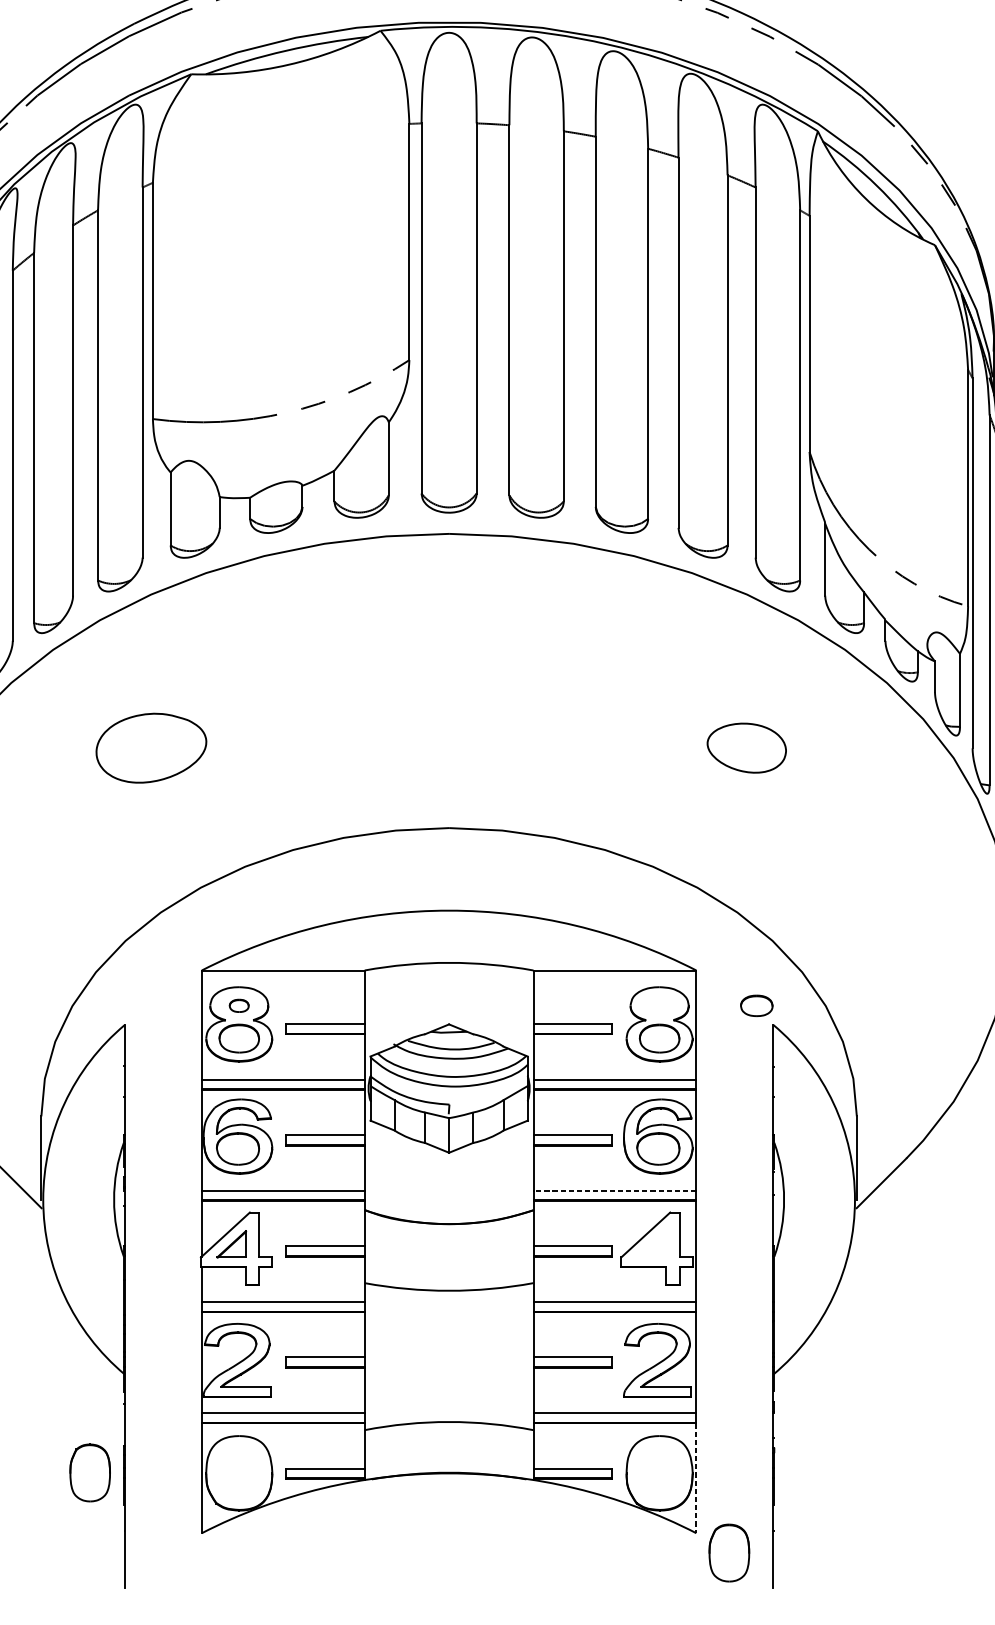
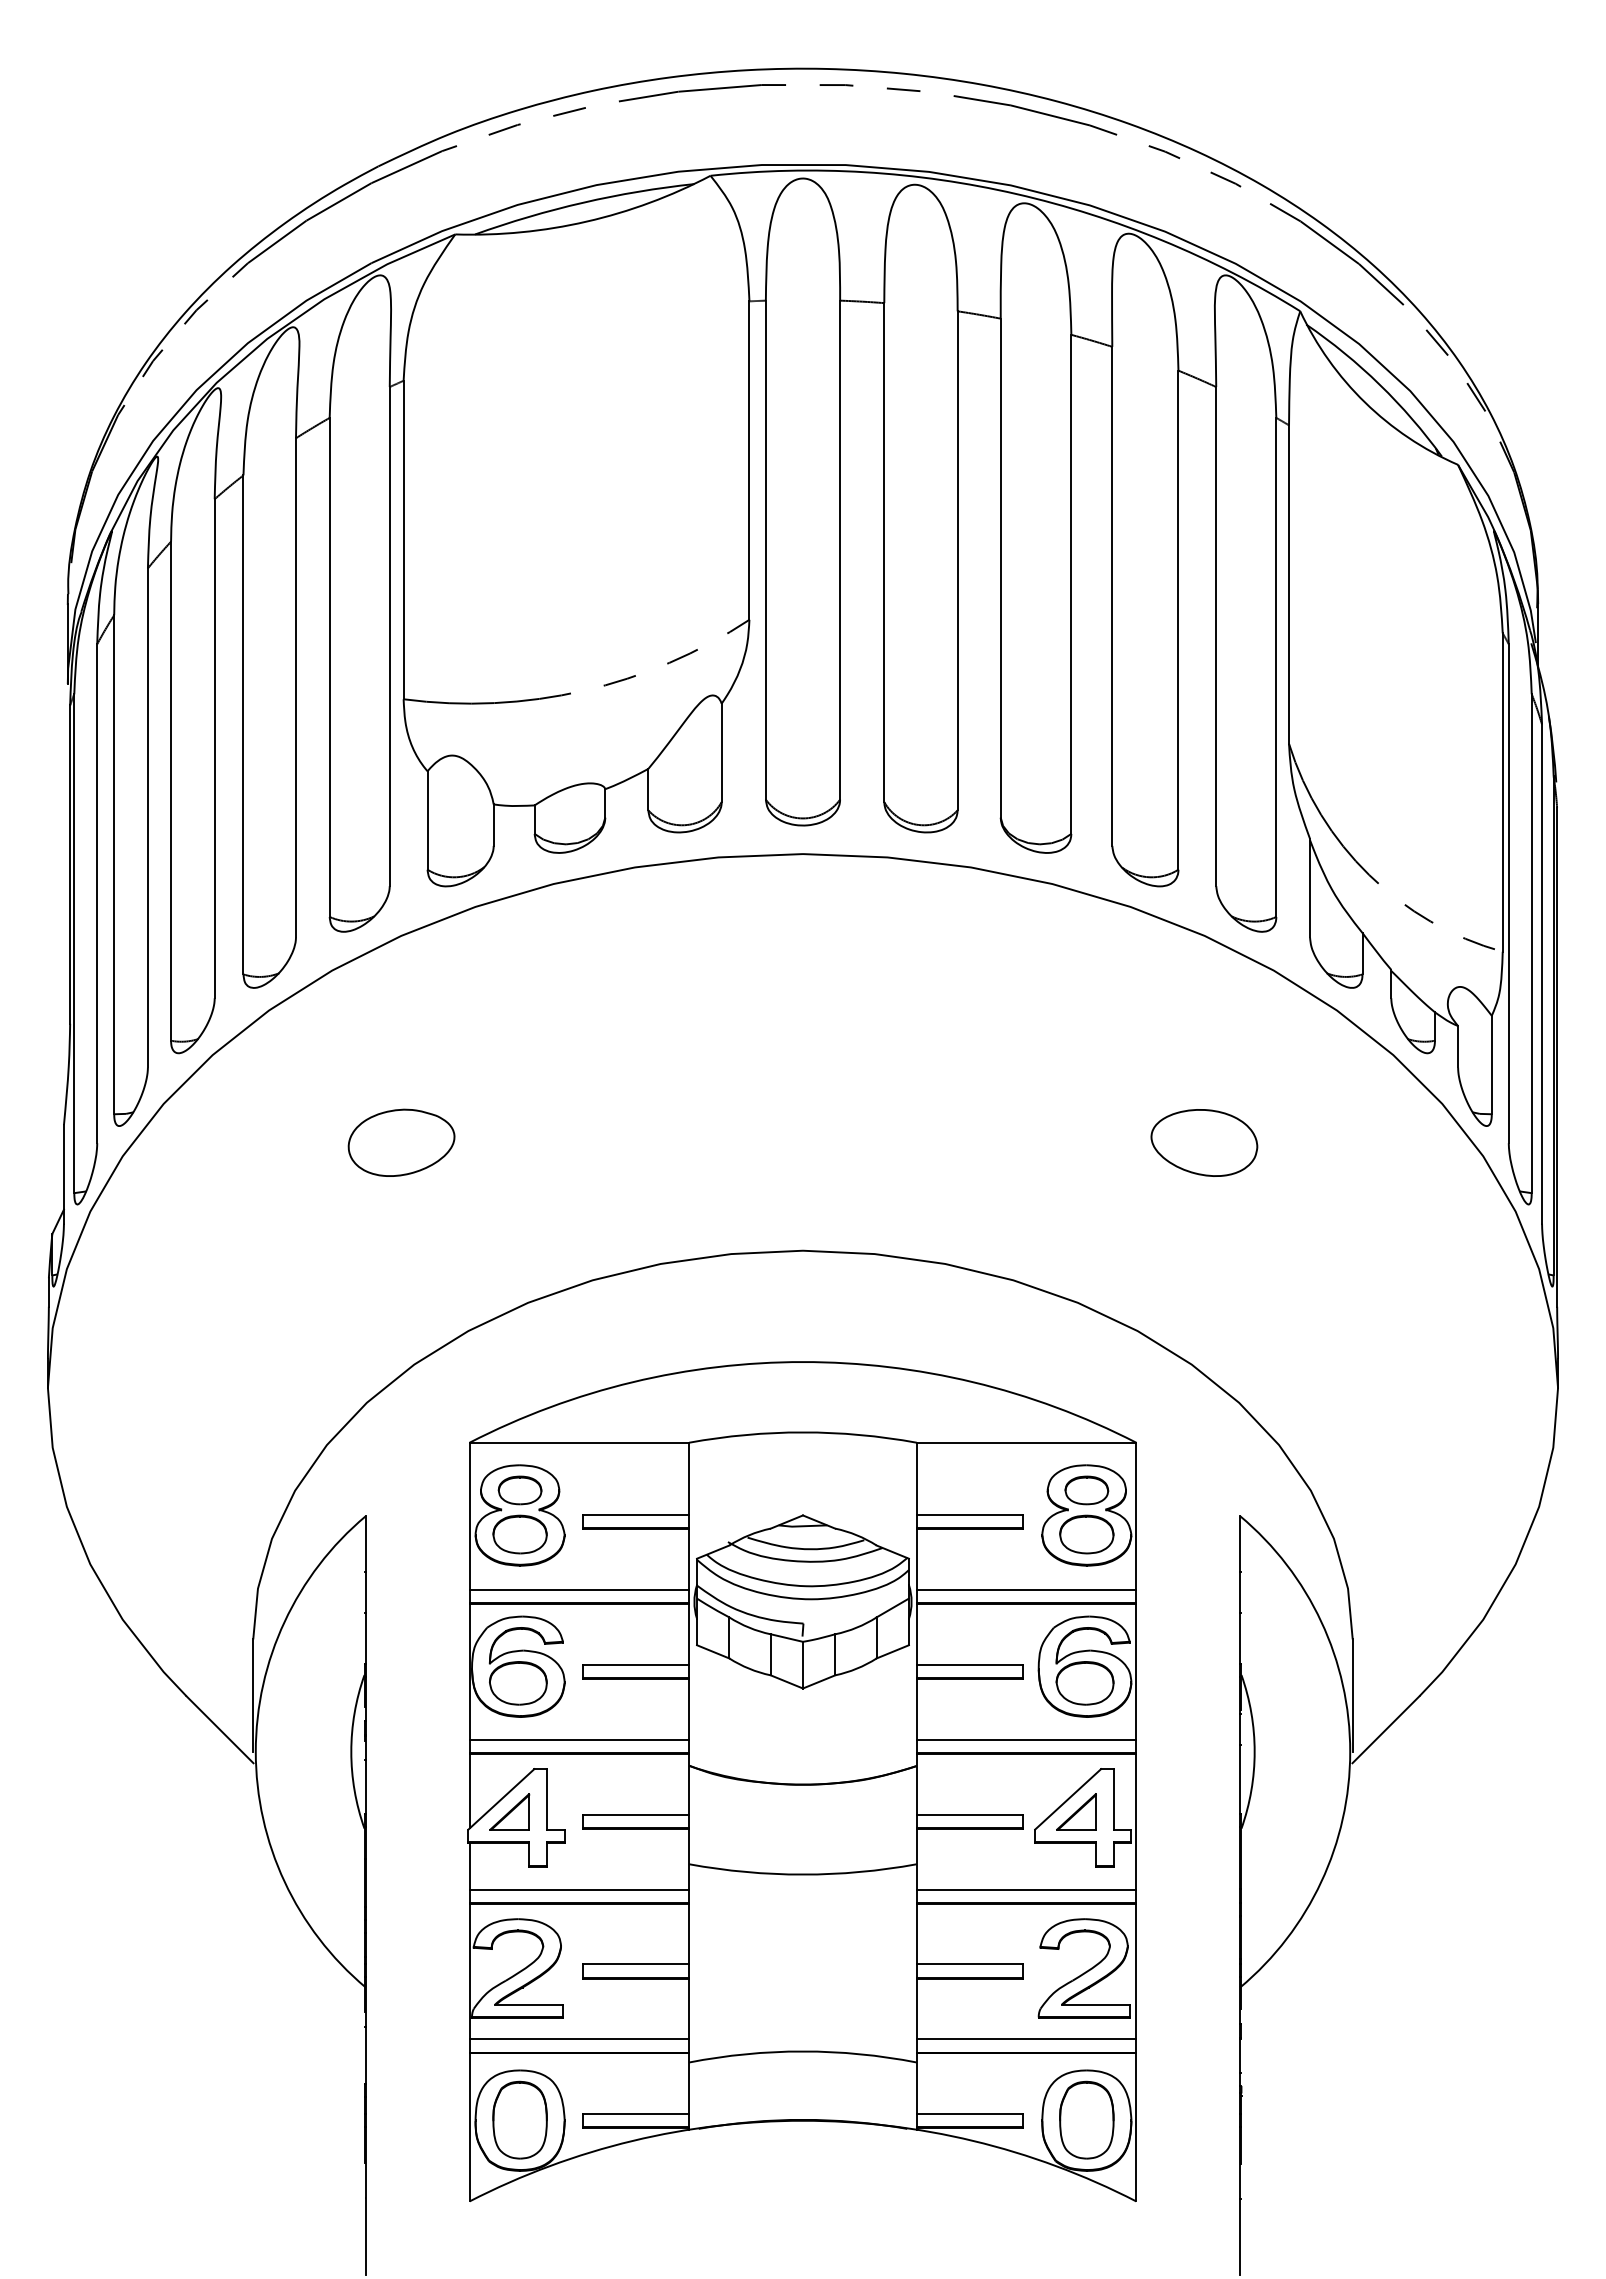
part: (151, 747) -> (401, 1142), size x0.71
part: (238, 1005) -> (519, 1490), size x1.67
part: (756, 1005) -> (1086, 1490), moved
line: (614, 1190) -> (1026, 1739), dashed -> solid
part: (651, 1244) -> (1076, 1811), added
part: (89, 1472) -> (519, 2119), moved
line: (696, 1478) -> (1136, 2127), dashed -> solid
part: (729, 1552) -> (1086, 2119), moved

